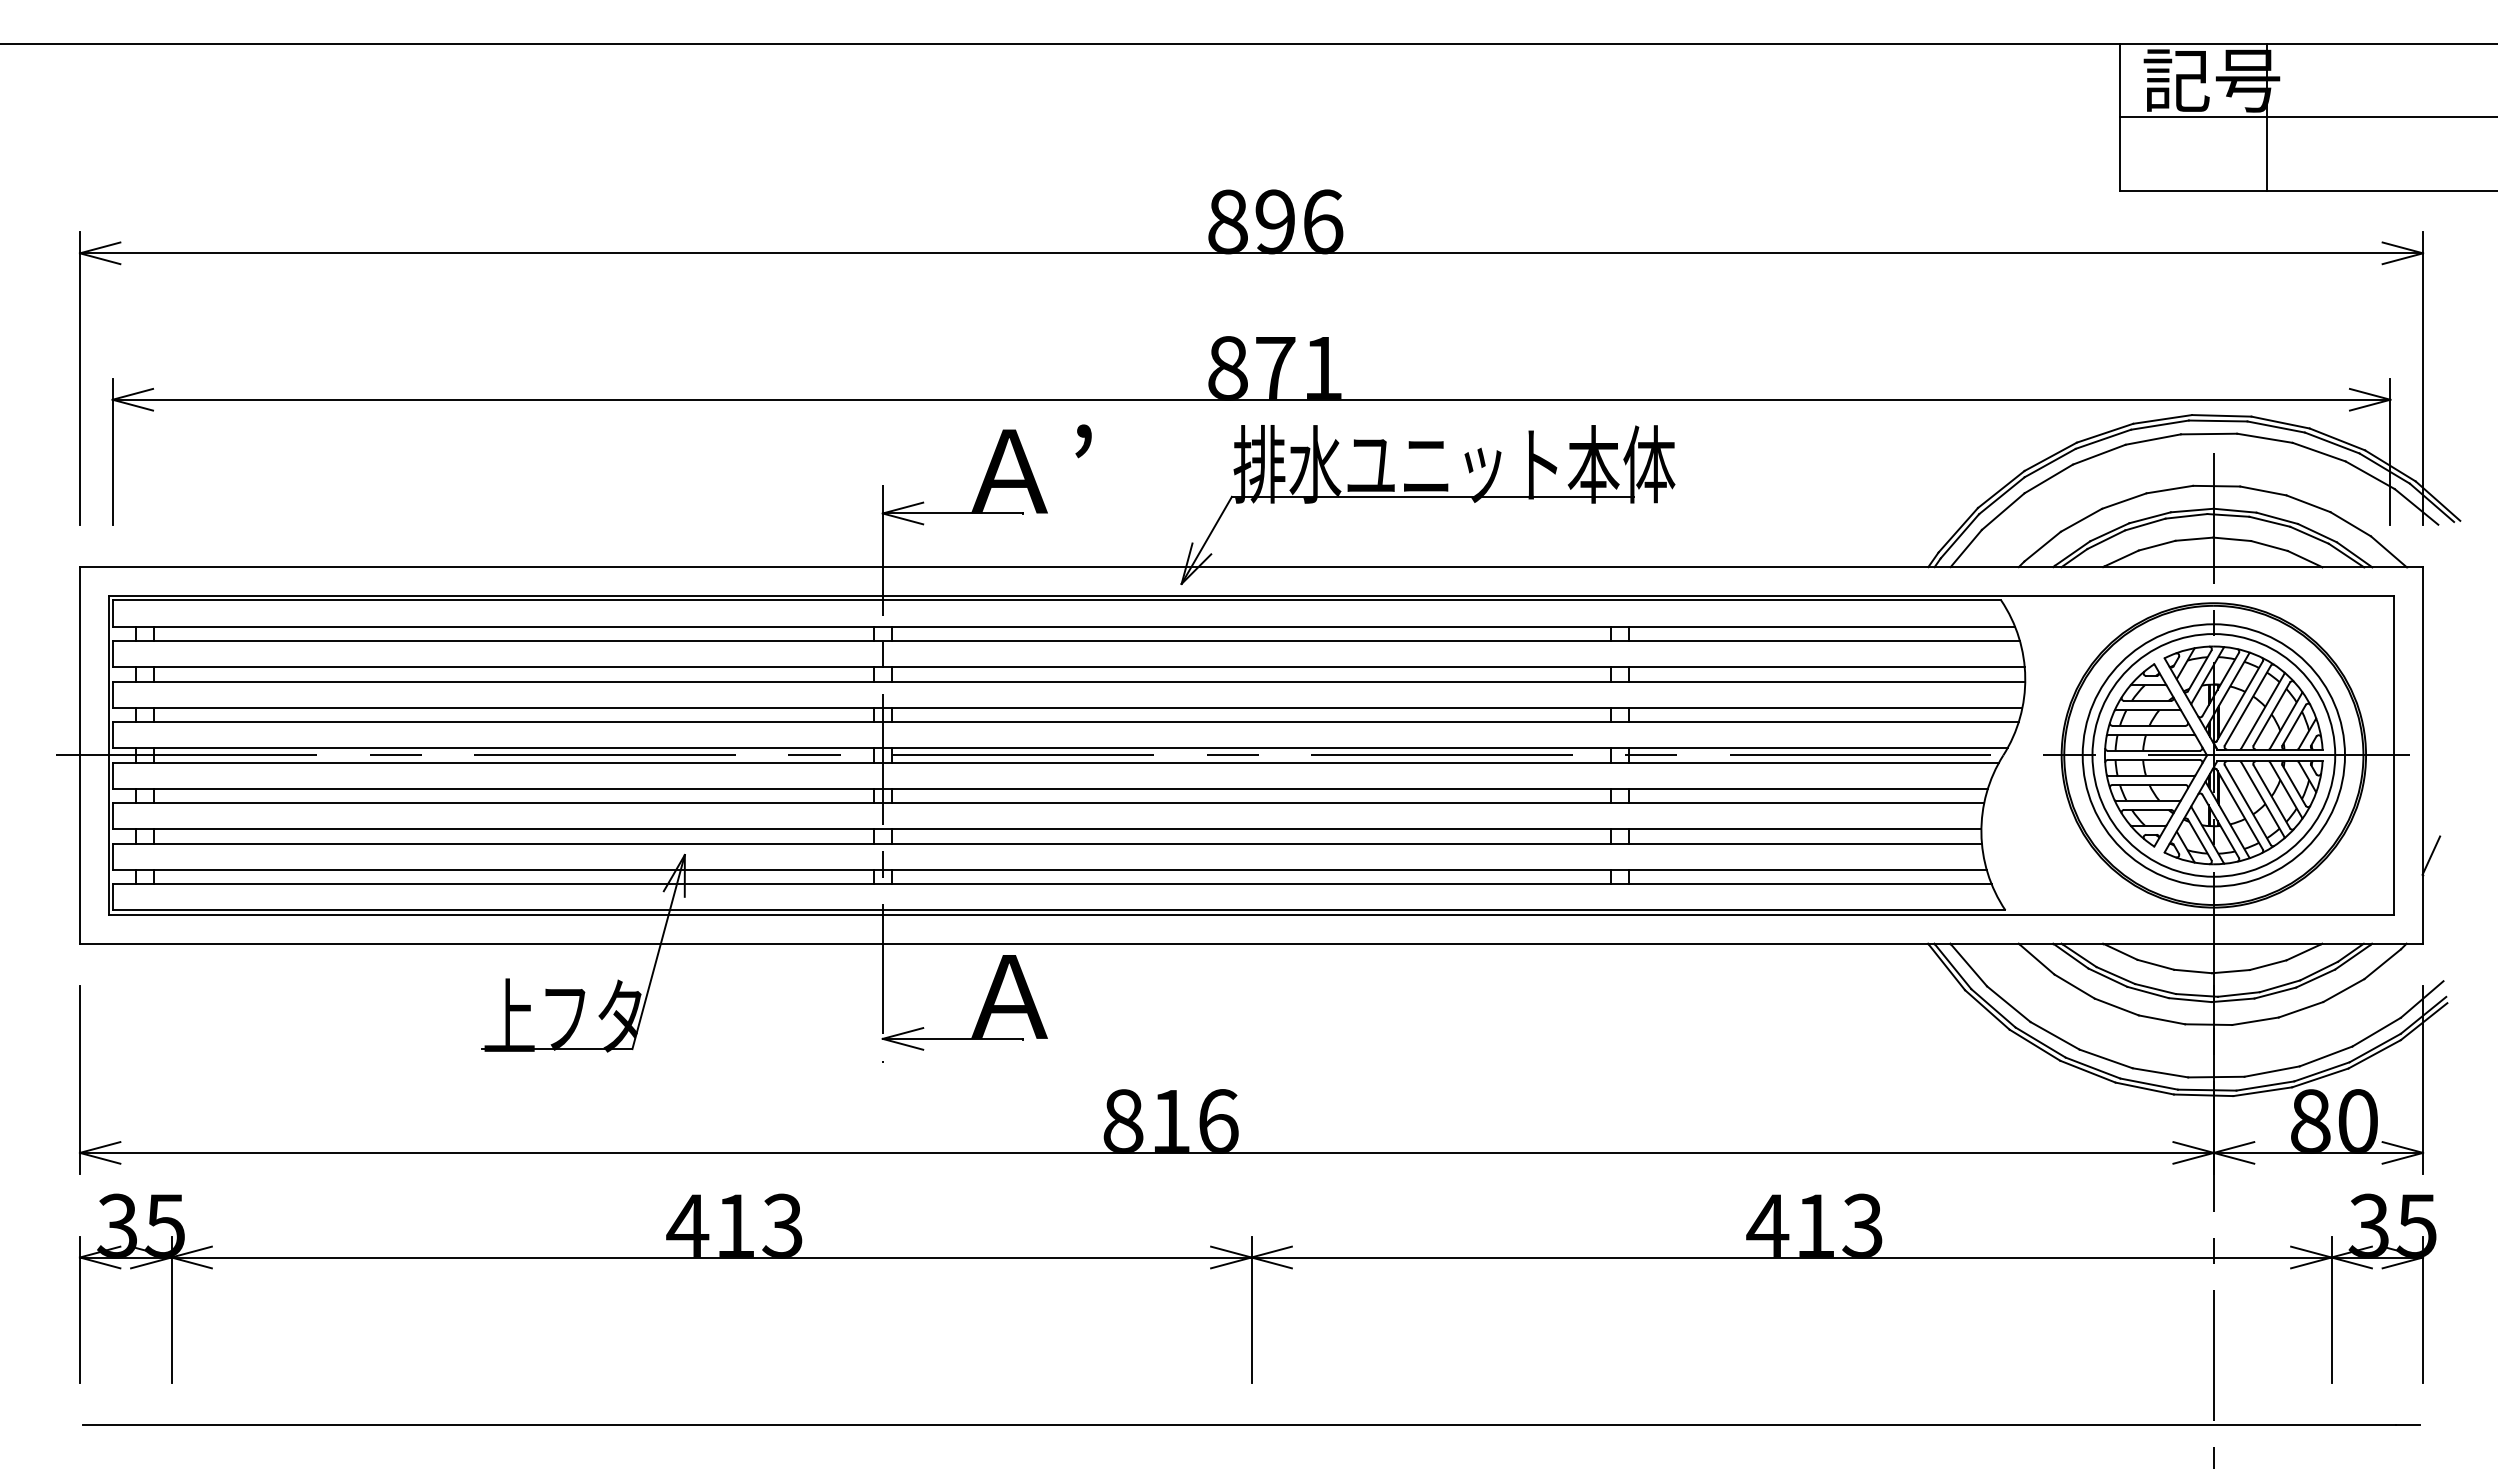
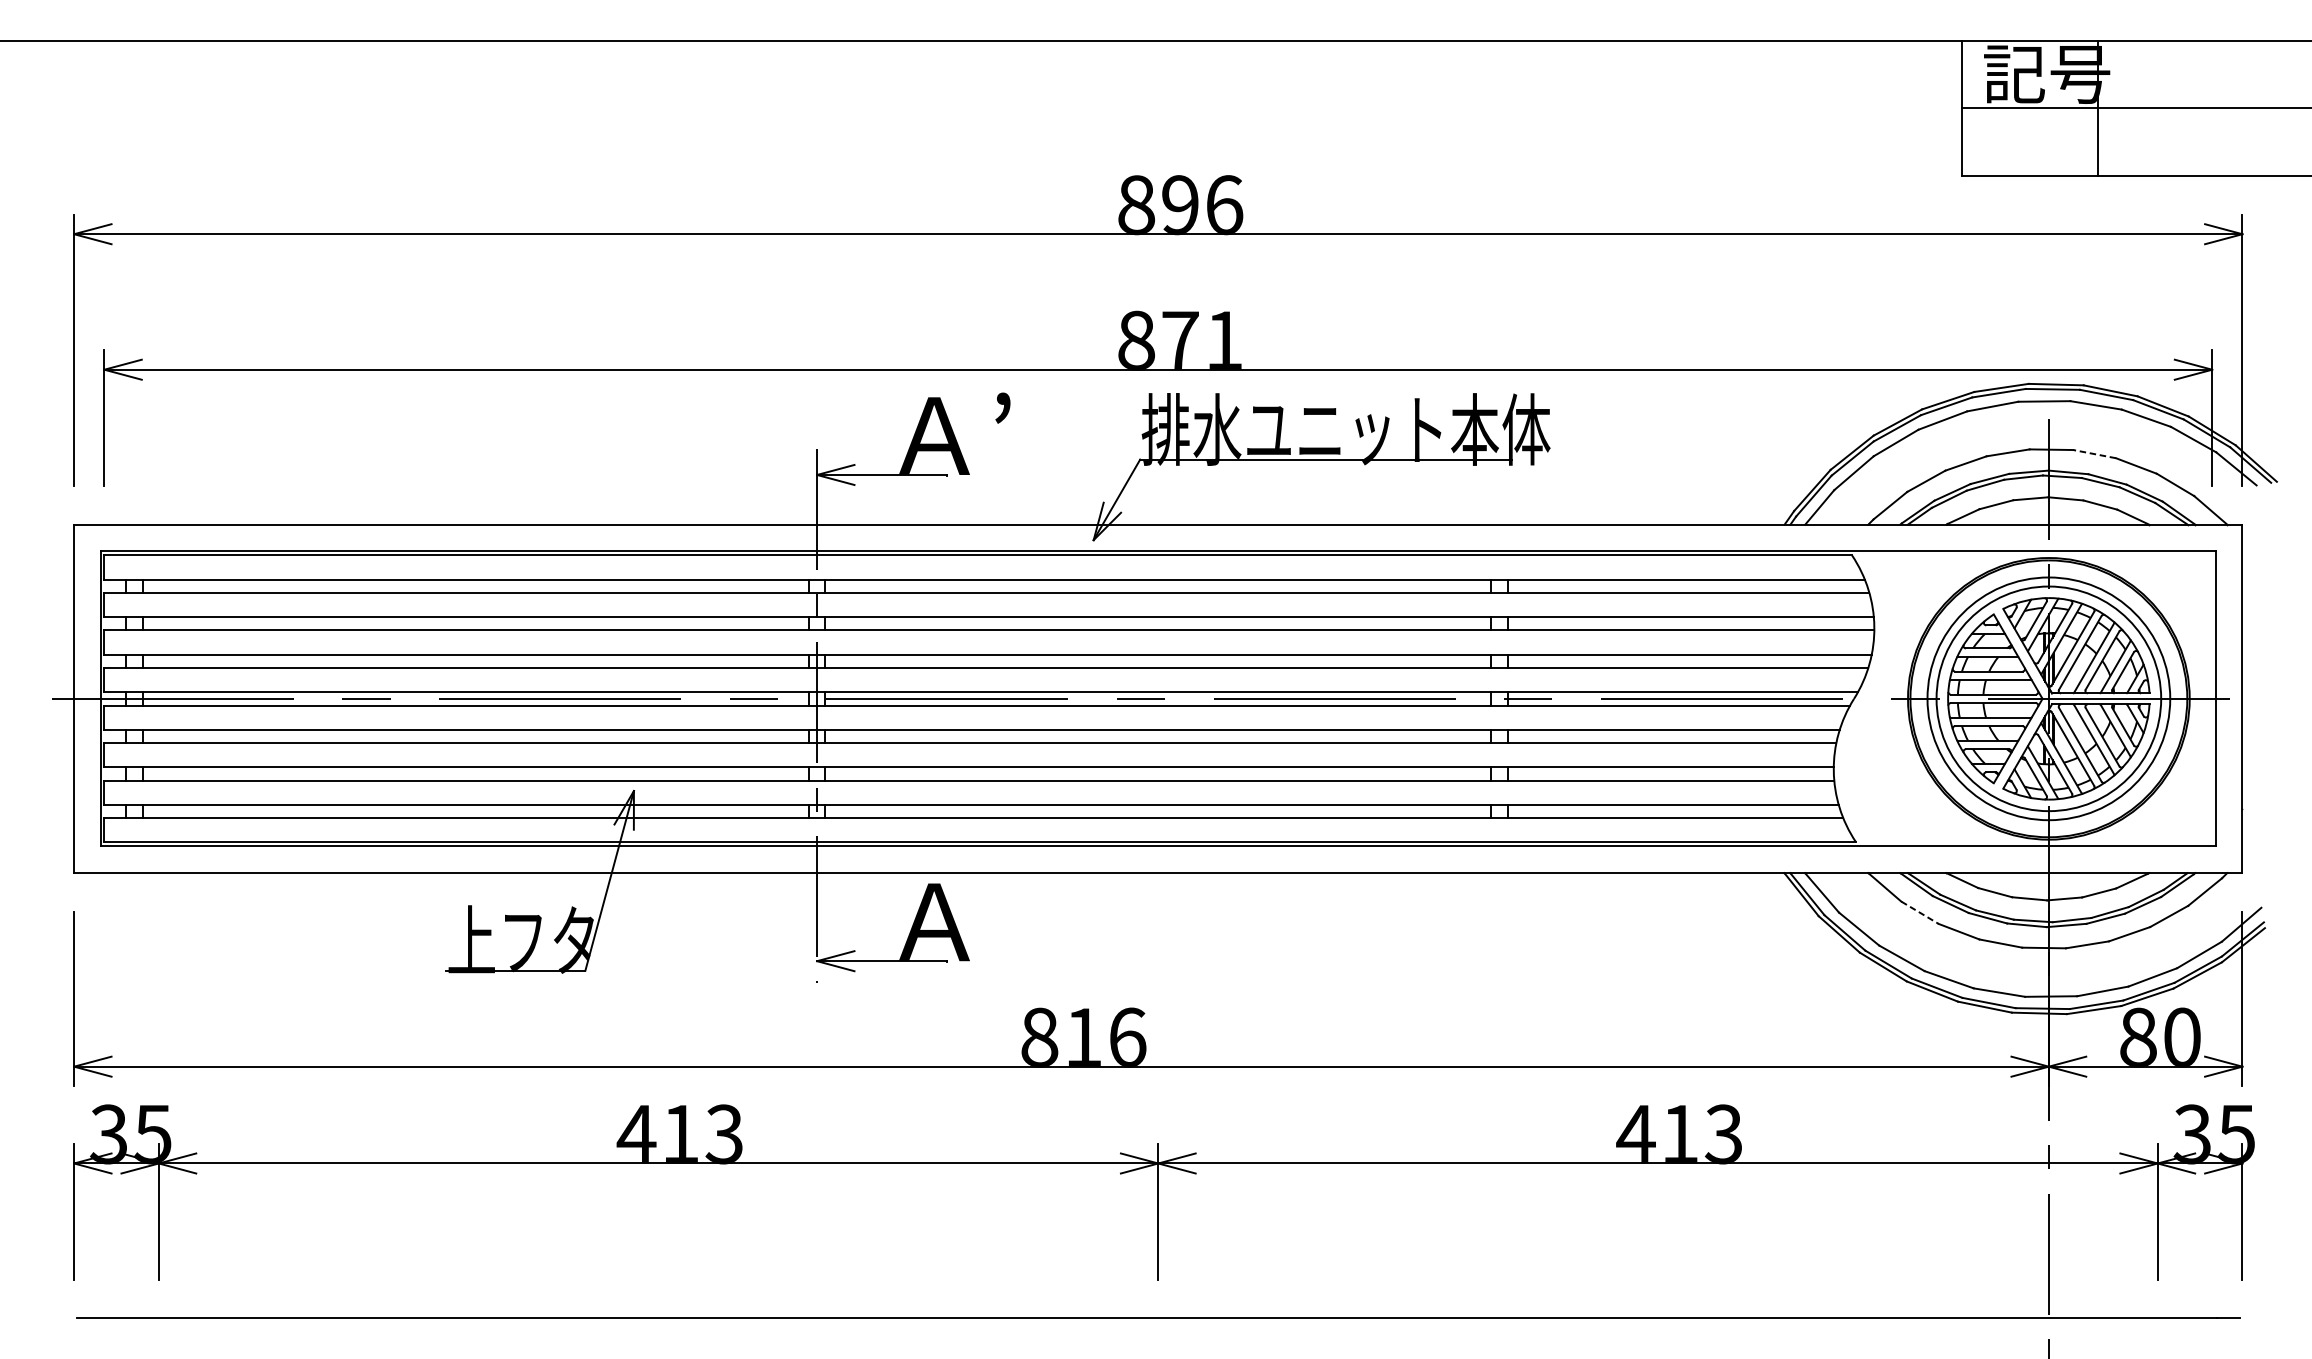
line: (2263, 490) -> (2094, 453), solid -> dashed
line: (2431, 855) -> (2250, 791), removed
line: (2074, 986) -> (1919, 912), solid -> dashed

